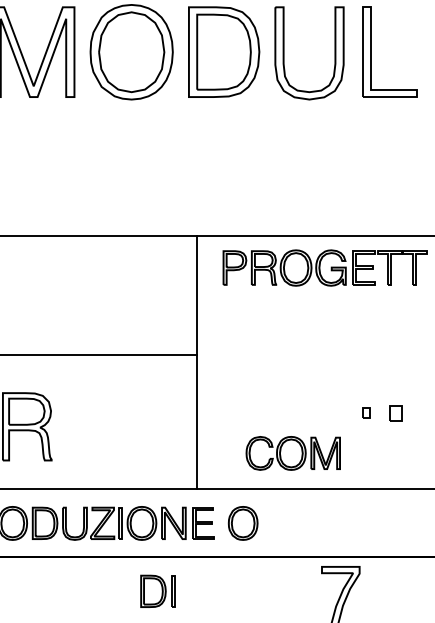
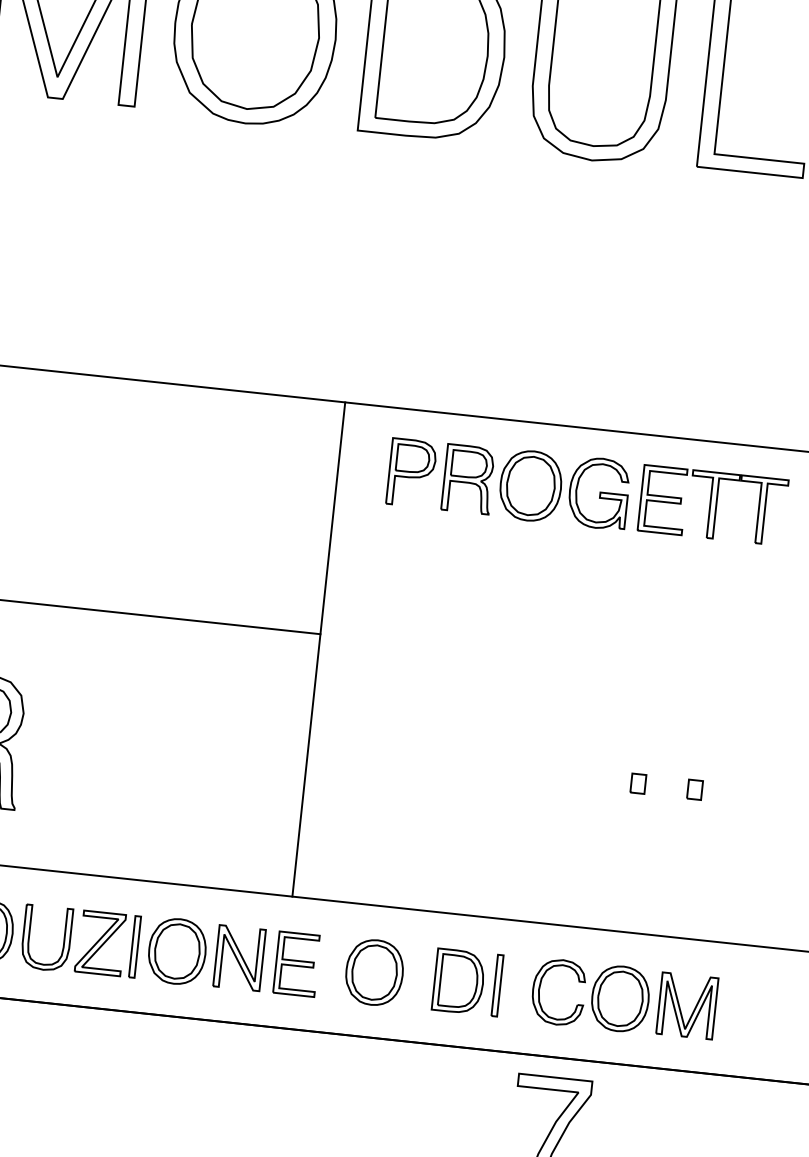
part: (395, 412) -> (694, 788), size x0.62
part: (292, 453) -> (622, 999), moved
part: (157, 590) -> (466, 980), moved

